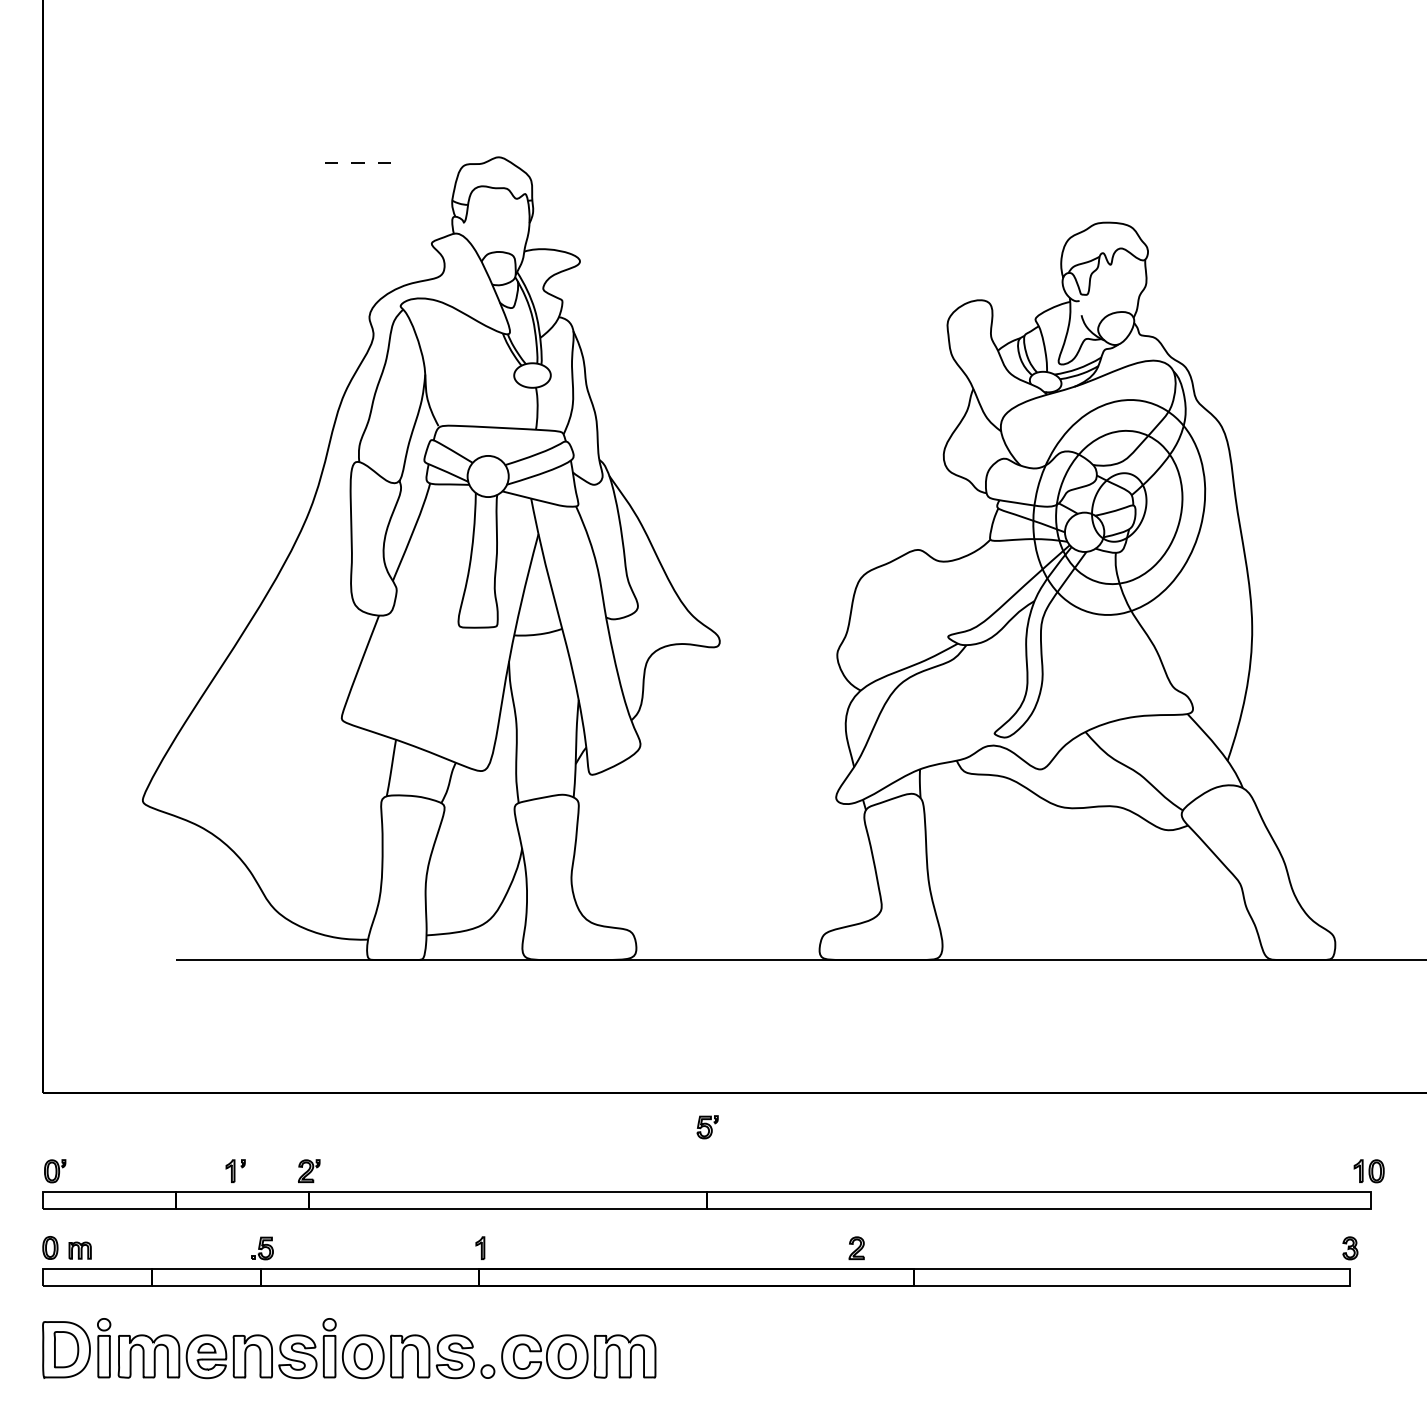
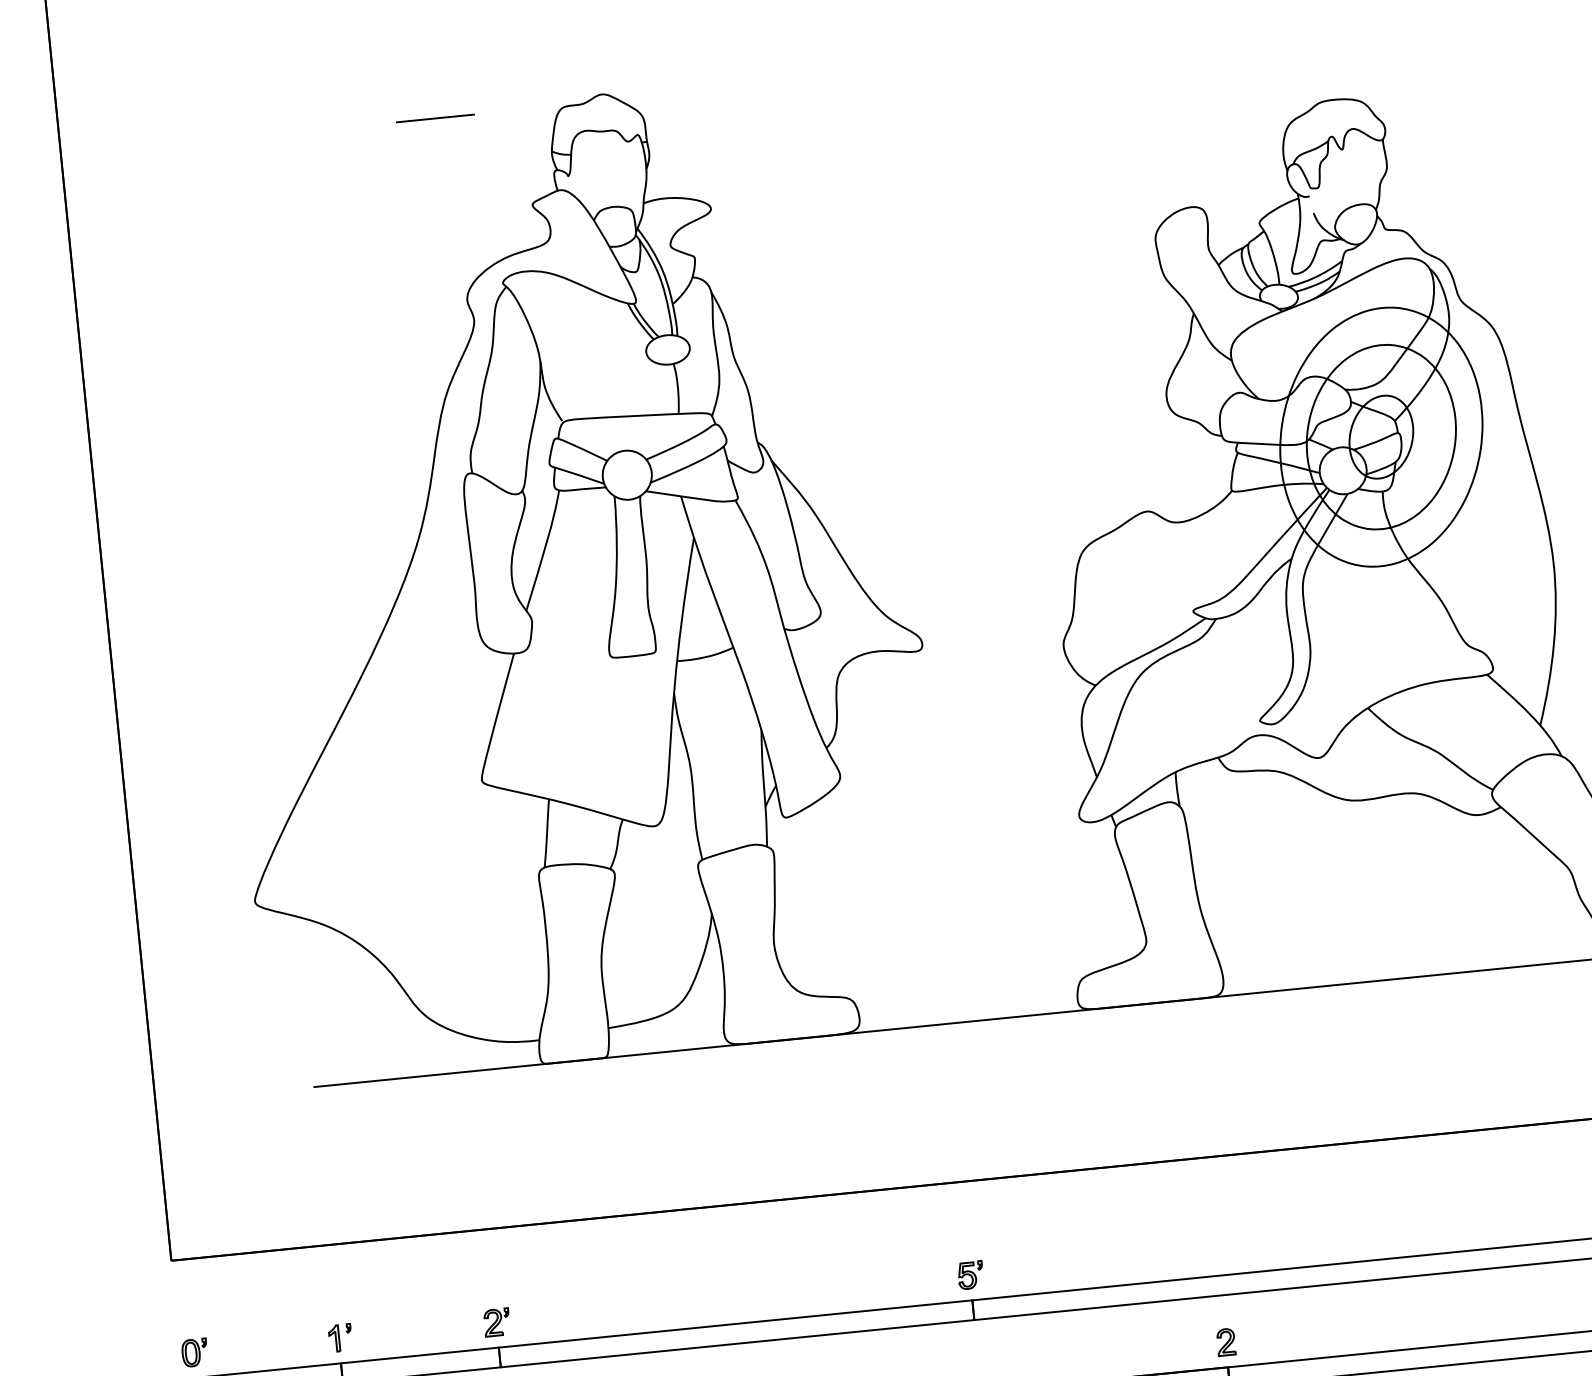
line: (358, 163) -> (435, 118), dashed -> solid
part: (707, 1127) -> (970, 1275), moved
part: (235, 1171) -> (340, 1338), moved
part: (856, 1248) -> (1225, 1342), moved

